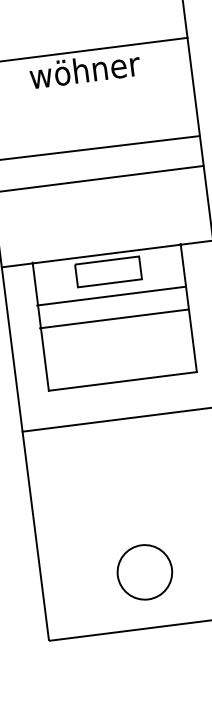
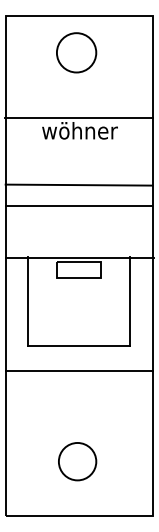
line: (111, 295) -> (78, 286), removed
line: (114, 318) -> (78, 302), removed
circle: (144, 572) -> (77, 461), moved

